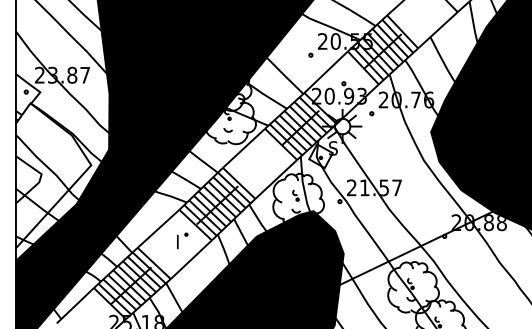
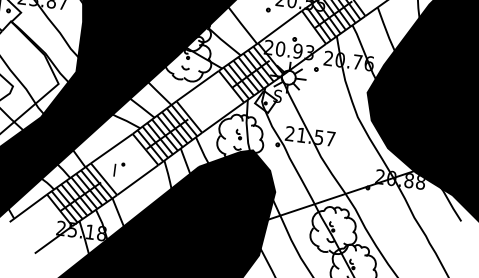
part: (182, 240) -> (119, 169), moved

